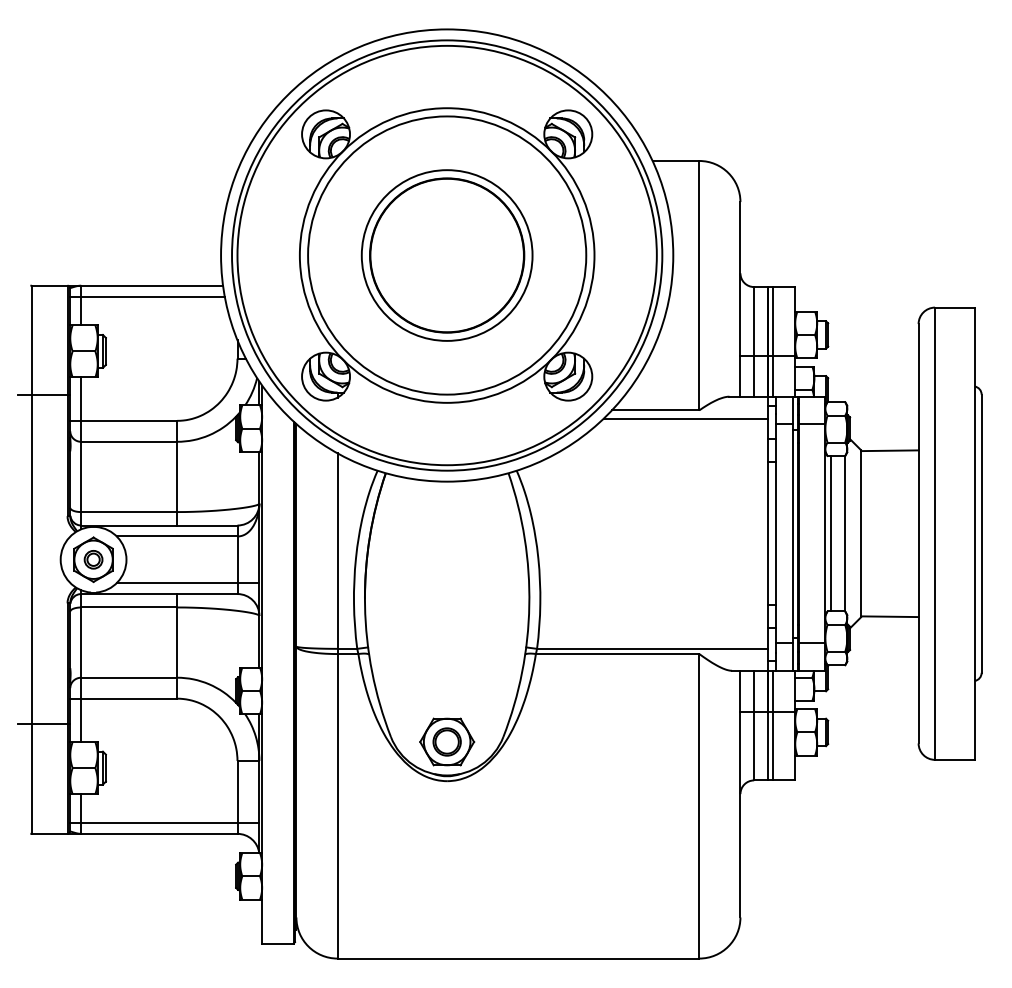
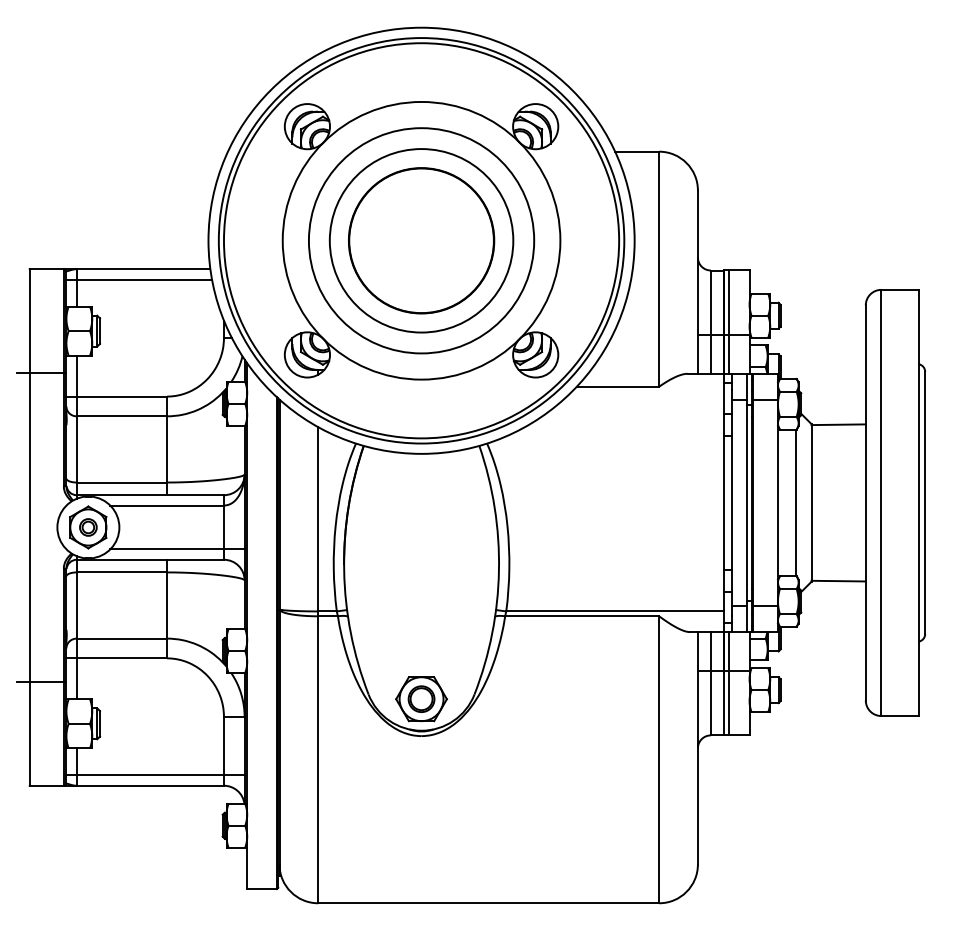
circle: (446, 255) -> (420, 240), size x1.4
circle: (447, 255) -> (421, 240), size x0.7
line: (685, 418) -> (646, 394), removed
line: (830, 533) -> (782, 502), removed

